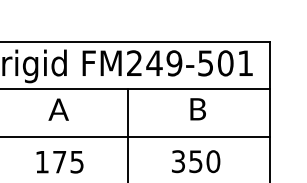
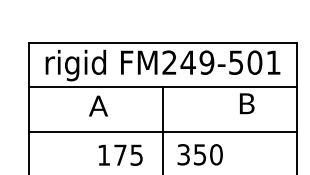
text: (198, 109) -> (247, 103), moved
text: (59, 161) -> (120, 154), moved
text: (195, 161) -> (199, 154), moved

